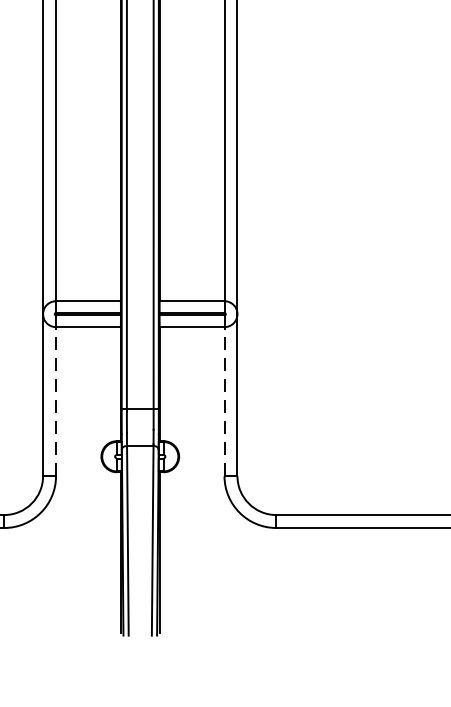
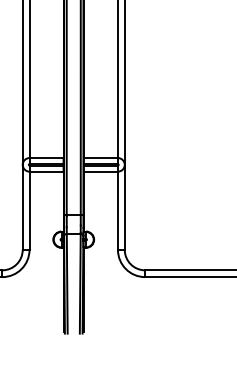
line: (55, 395) -> (29, 207), dashed -> solid
line: (223, 395) -> (117, 207), dashed -> solid

